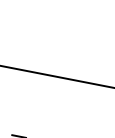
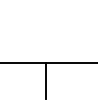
line: (33, 97) -> (45, 81), added

